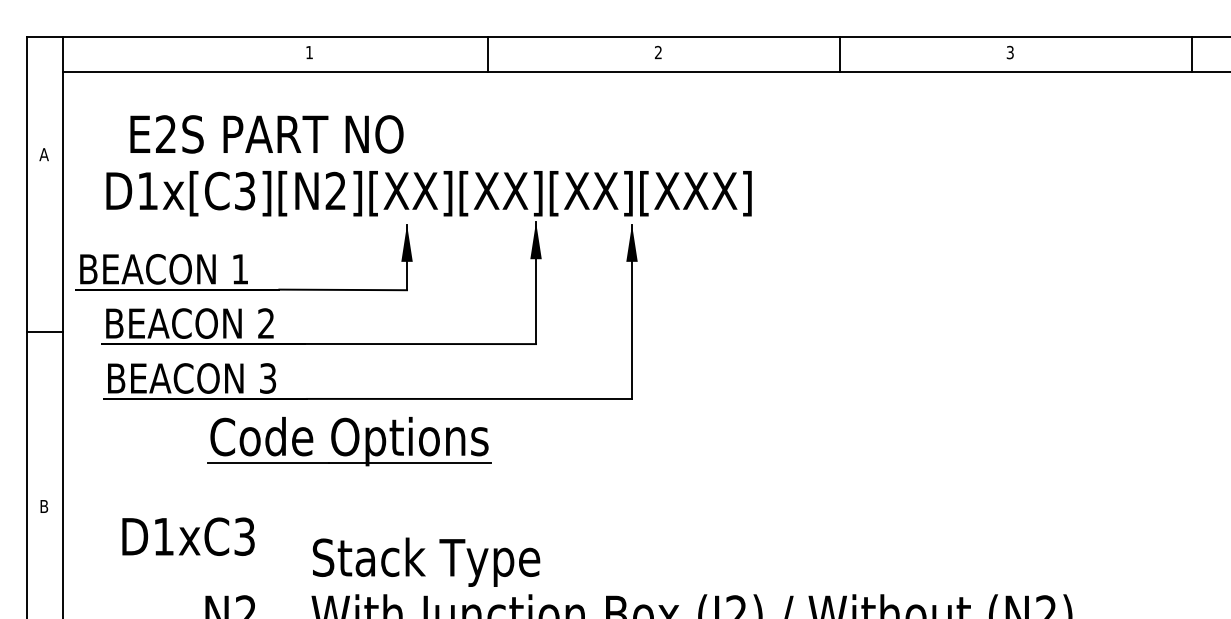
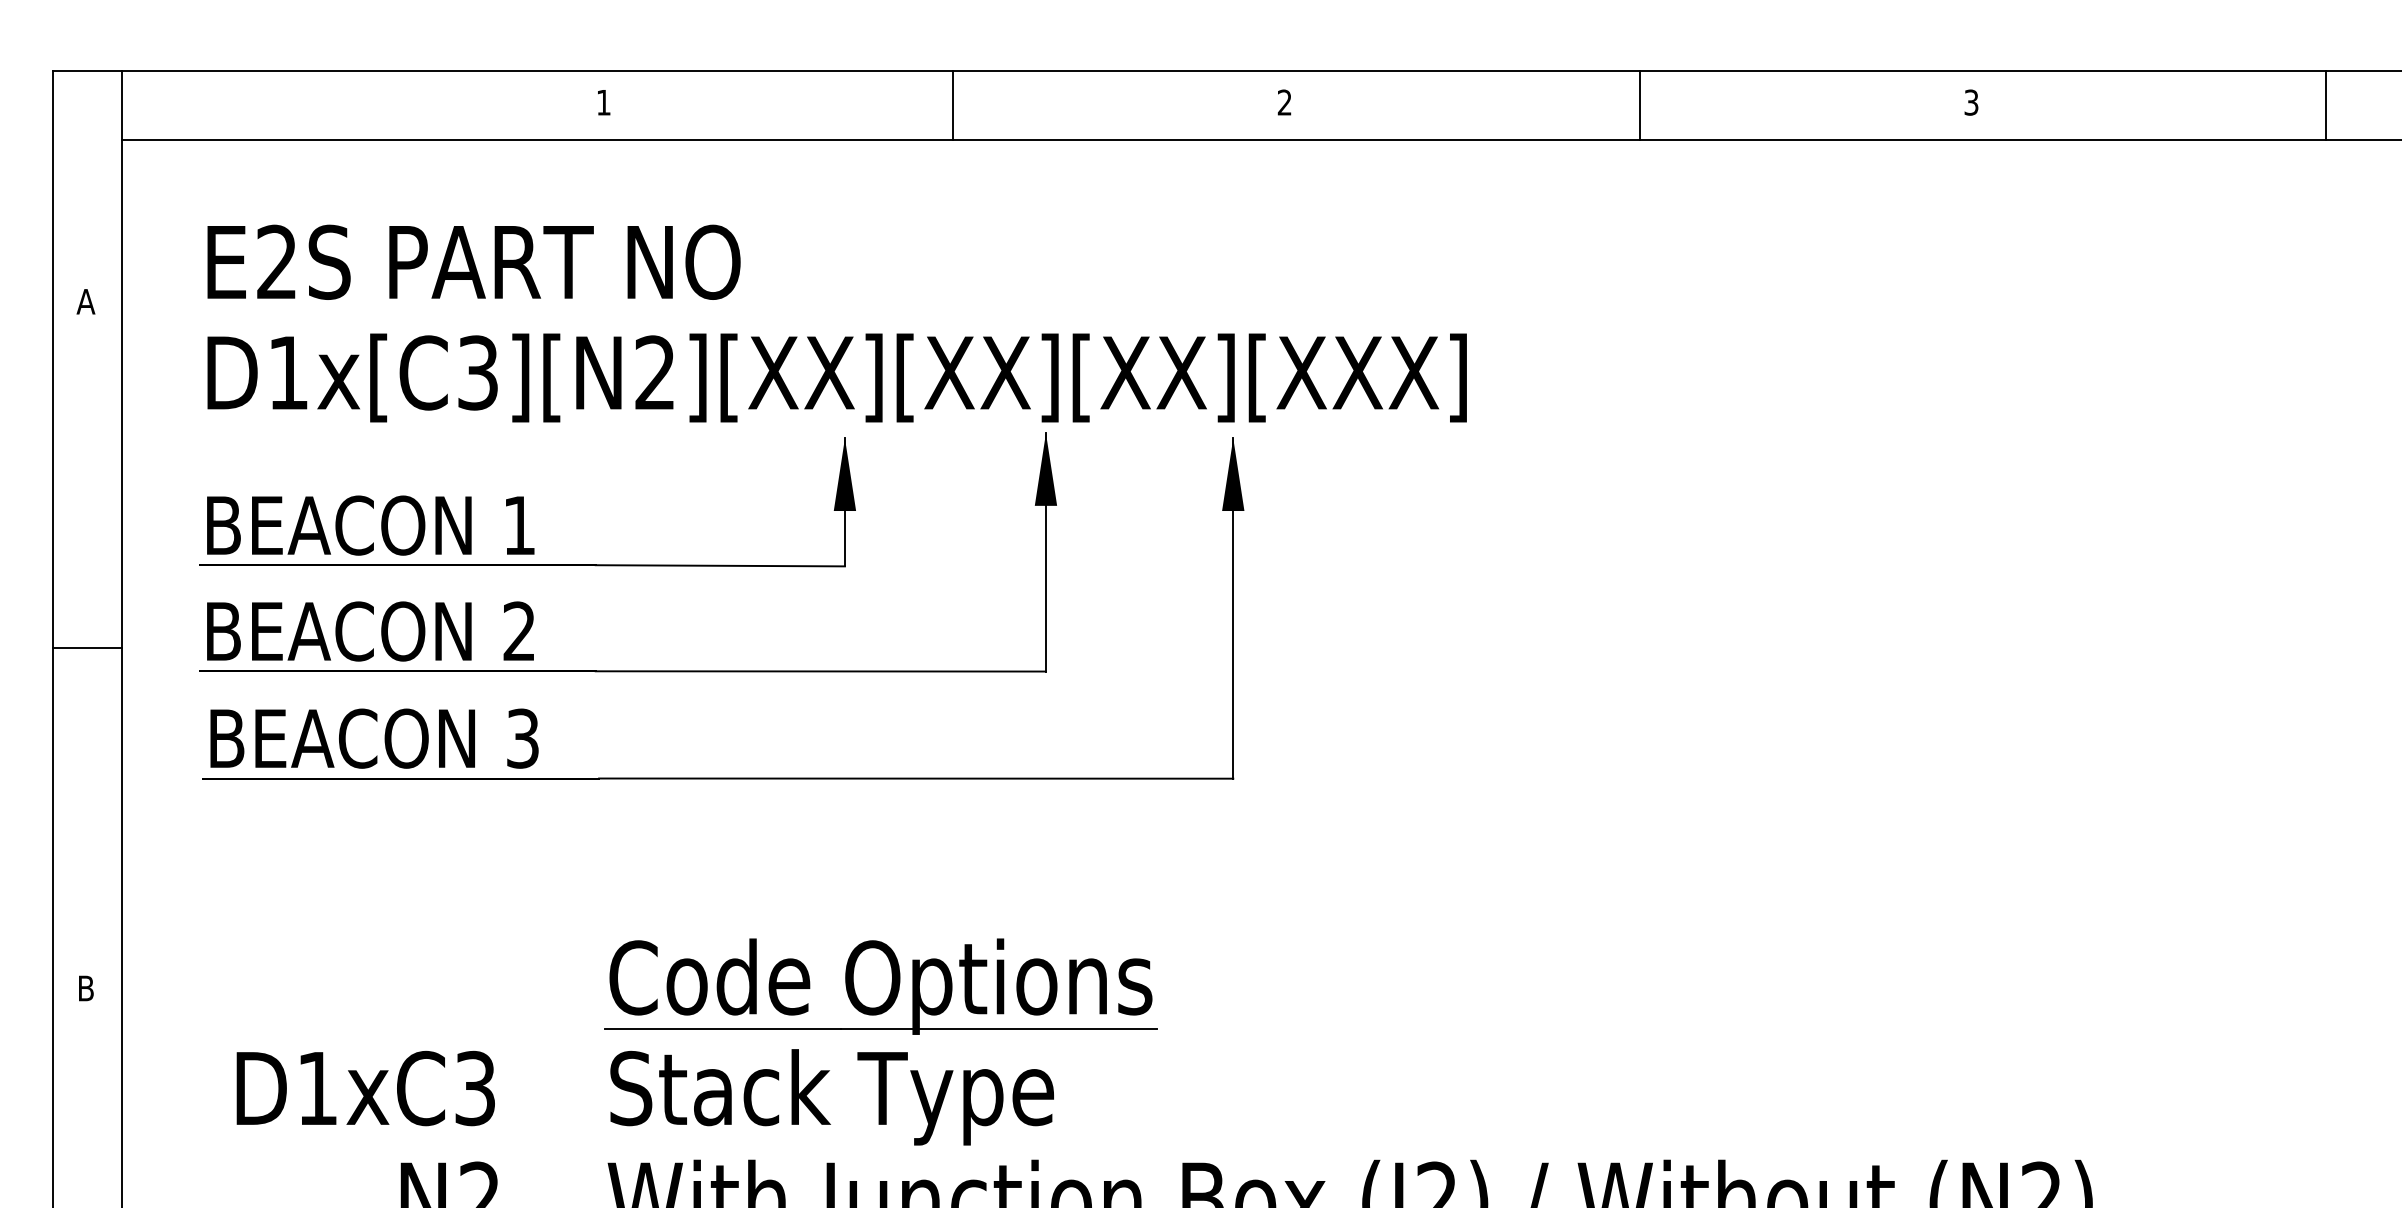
text: (266, 134) -> (473, 262), moved
part: (243, 257) -> (525, 502), moved
part: (349, 441) -> (880, 986), moved
text: (188, 536) -> (365, 1087), moved

